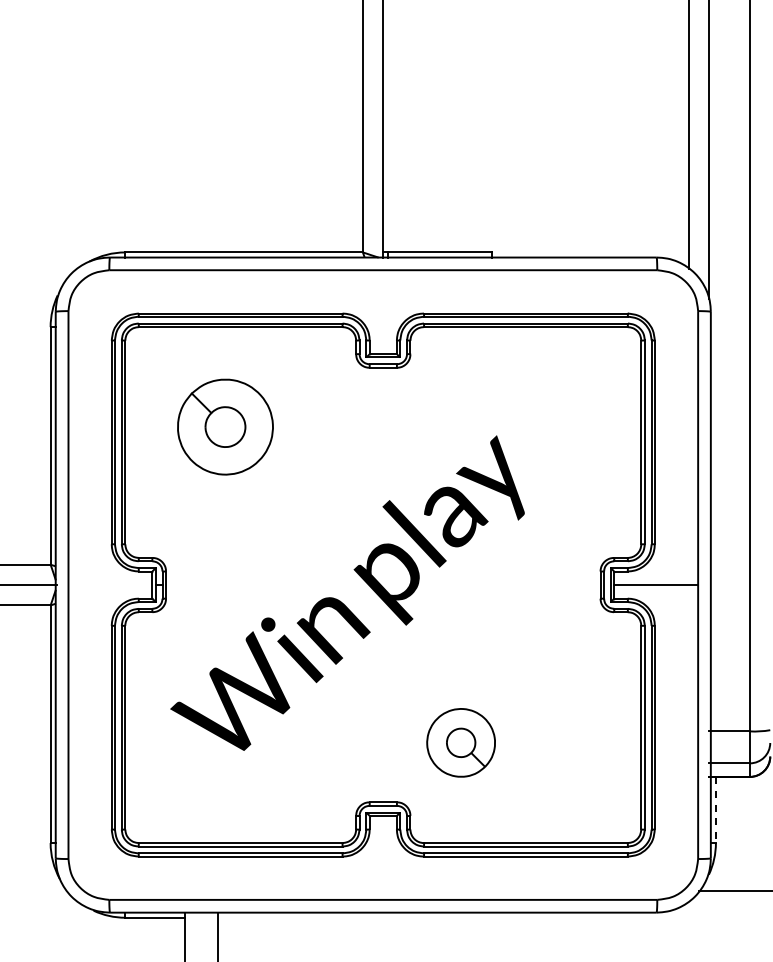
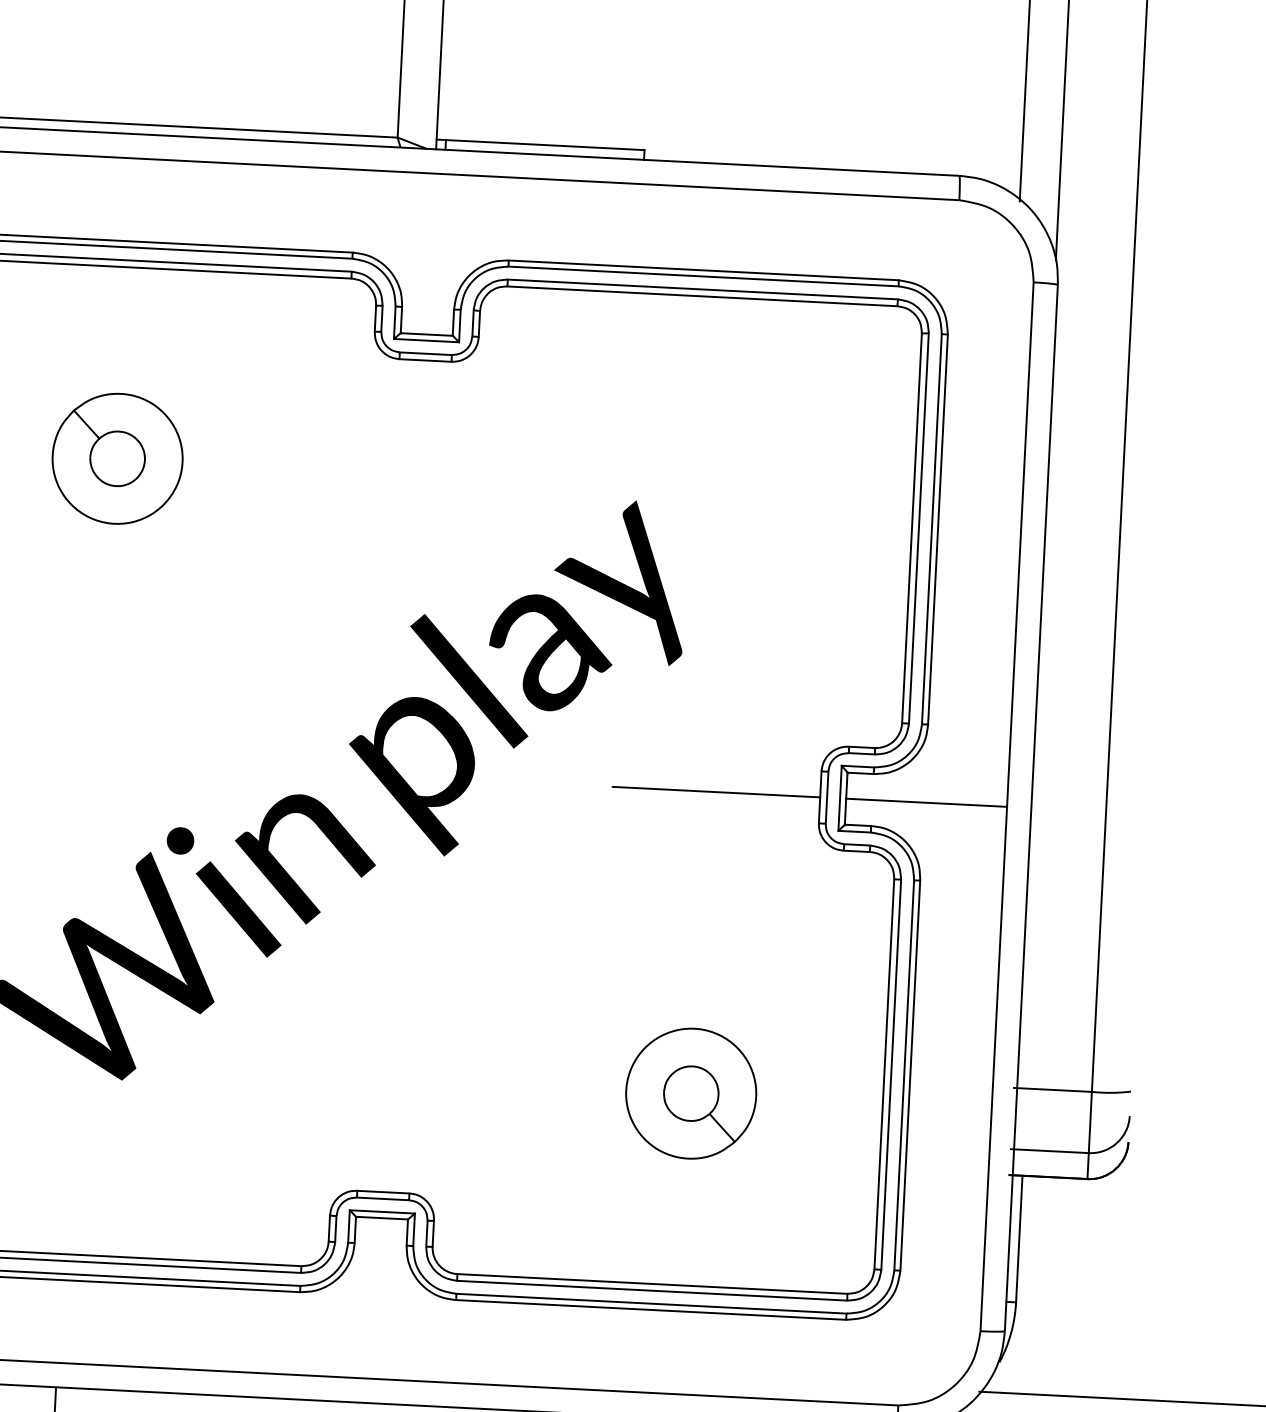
part: (225, 427) -> (117, 459), size x0.71
line: (546, 585) -> (716, 792), added
part: (460, 742) -> (690, 1092), moved
line: (715, 810) -> (1018, 1240), dashed -> solid

